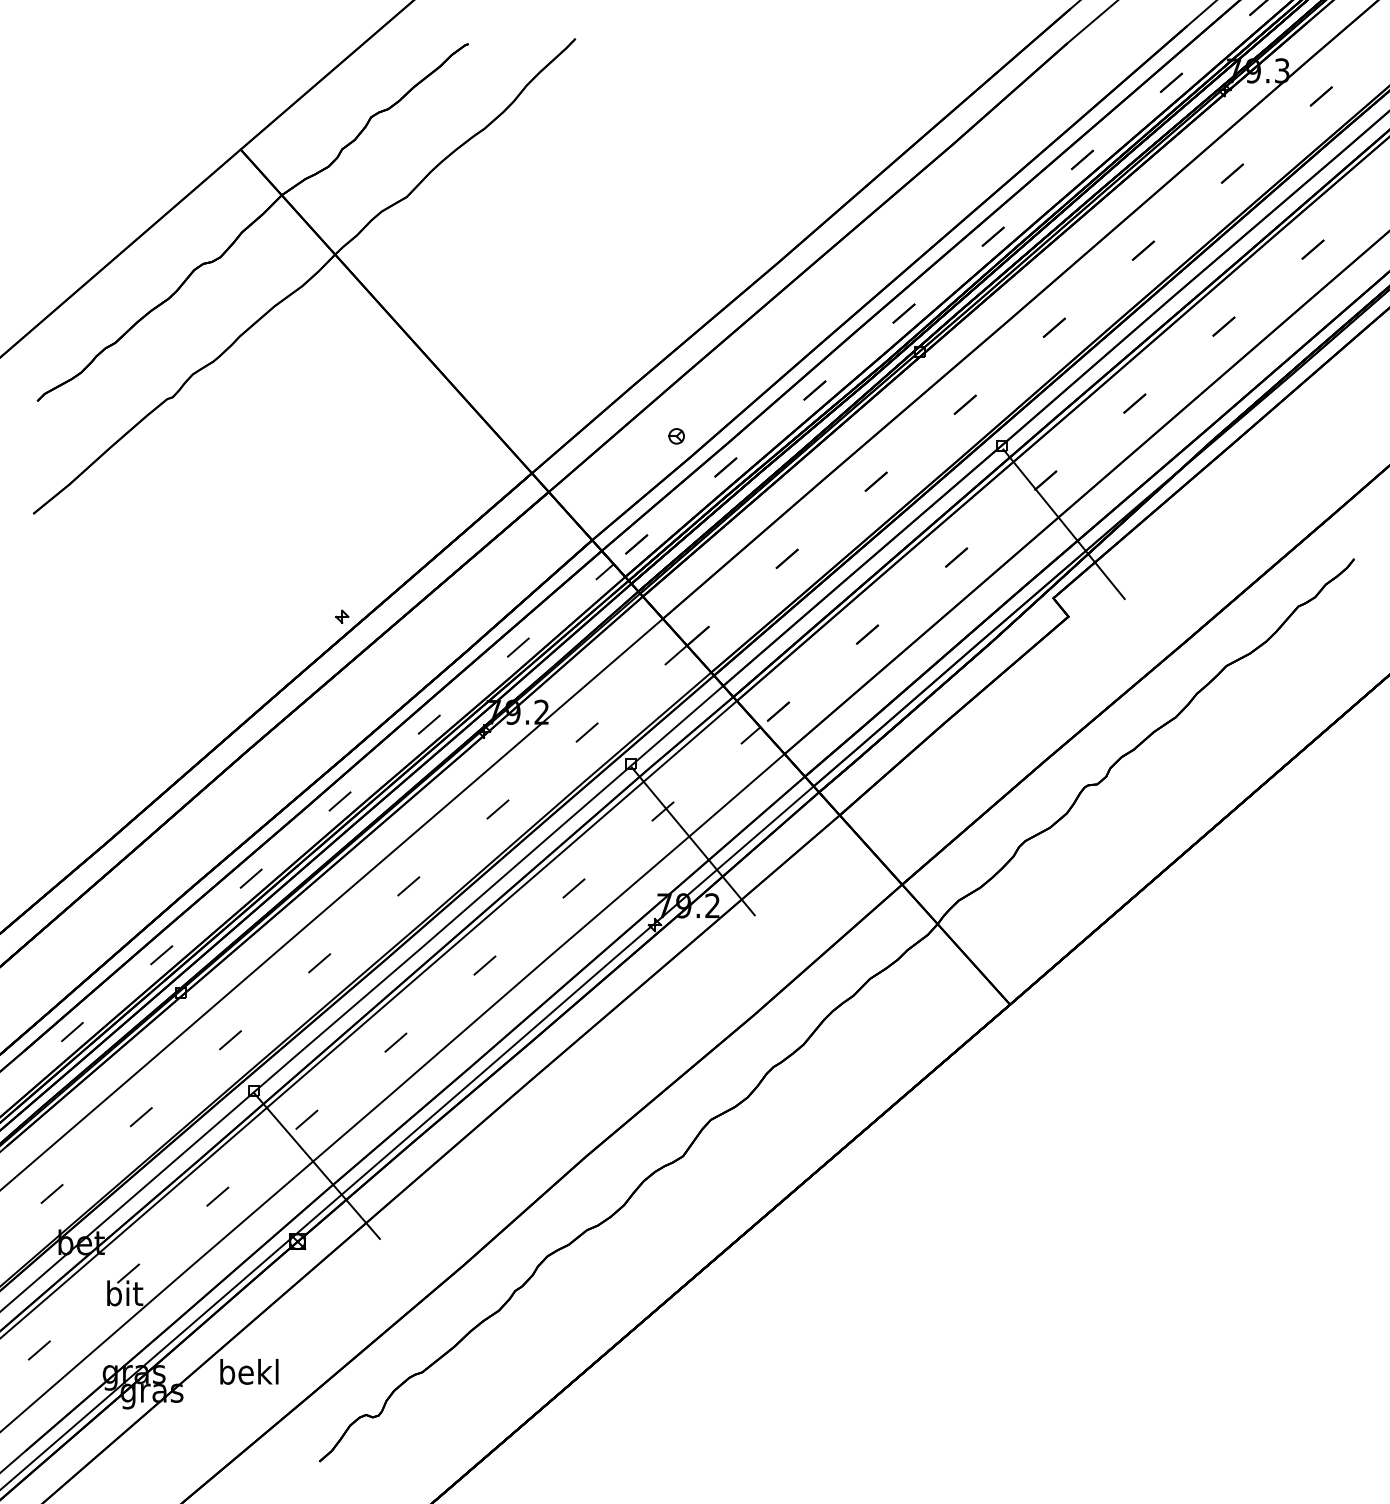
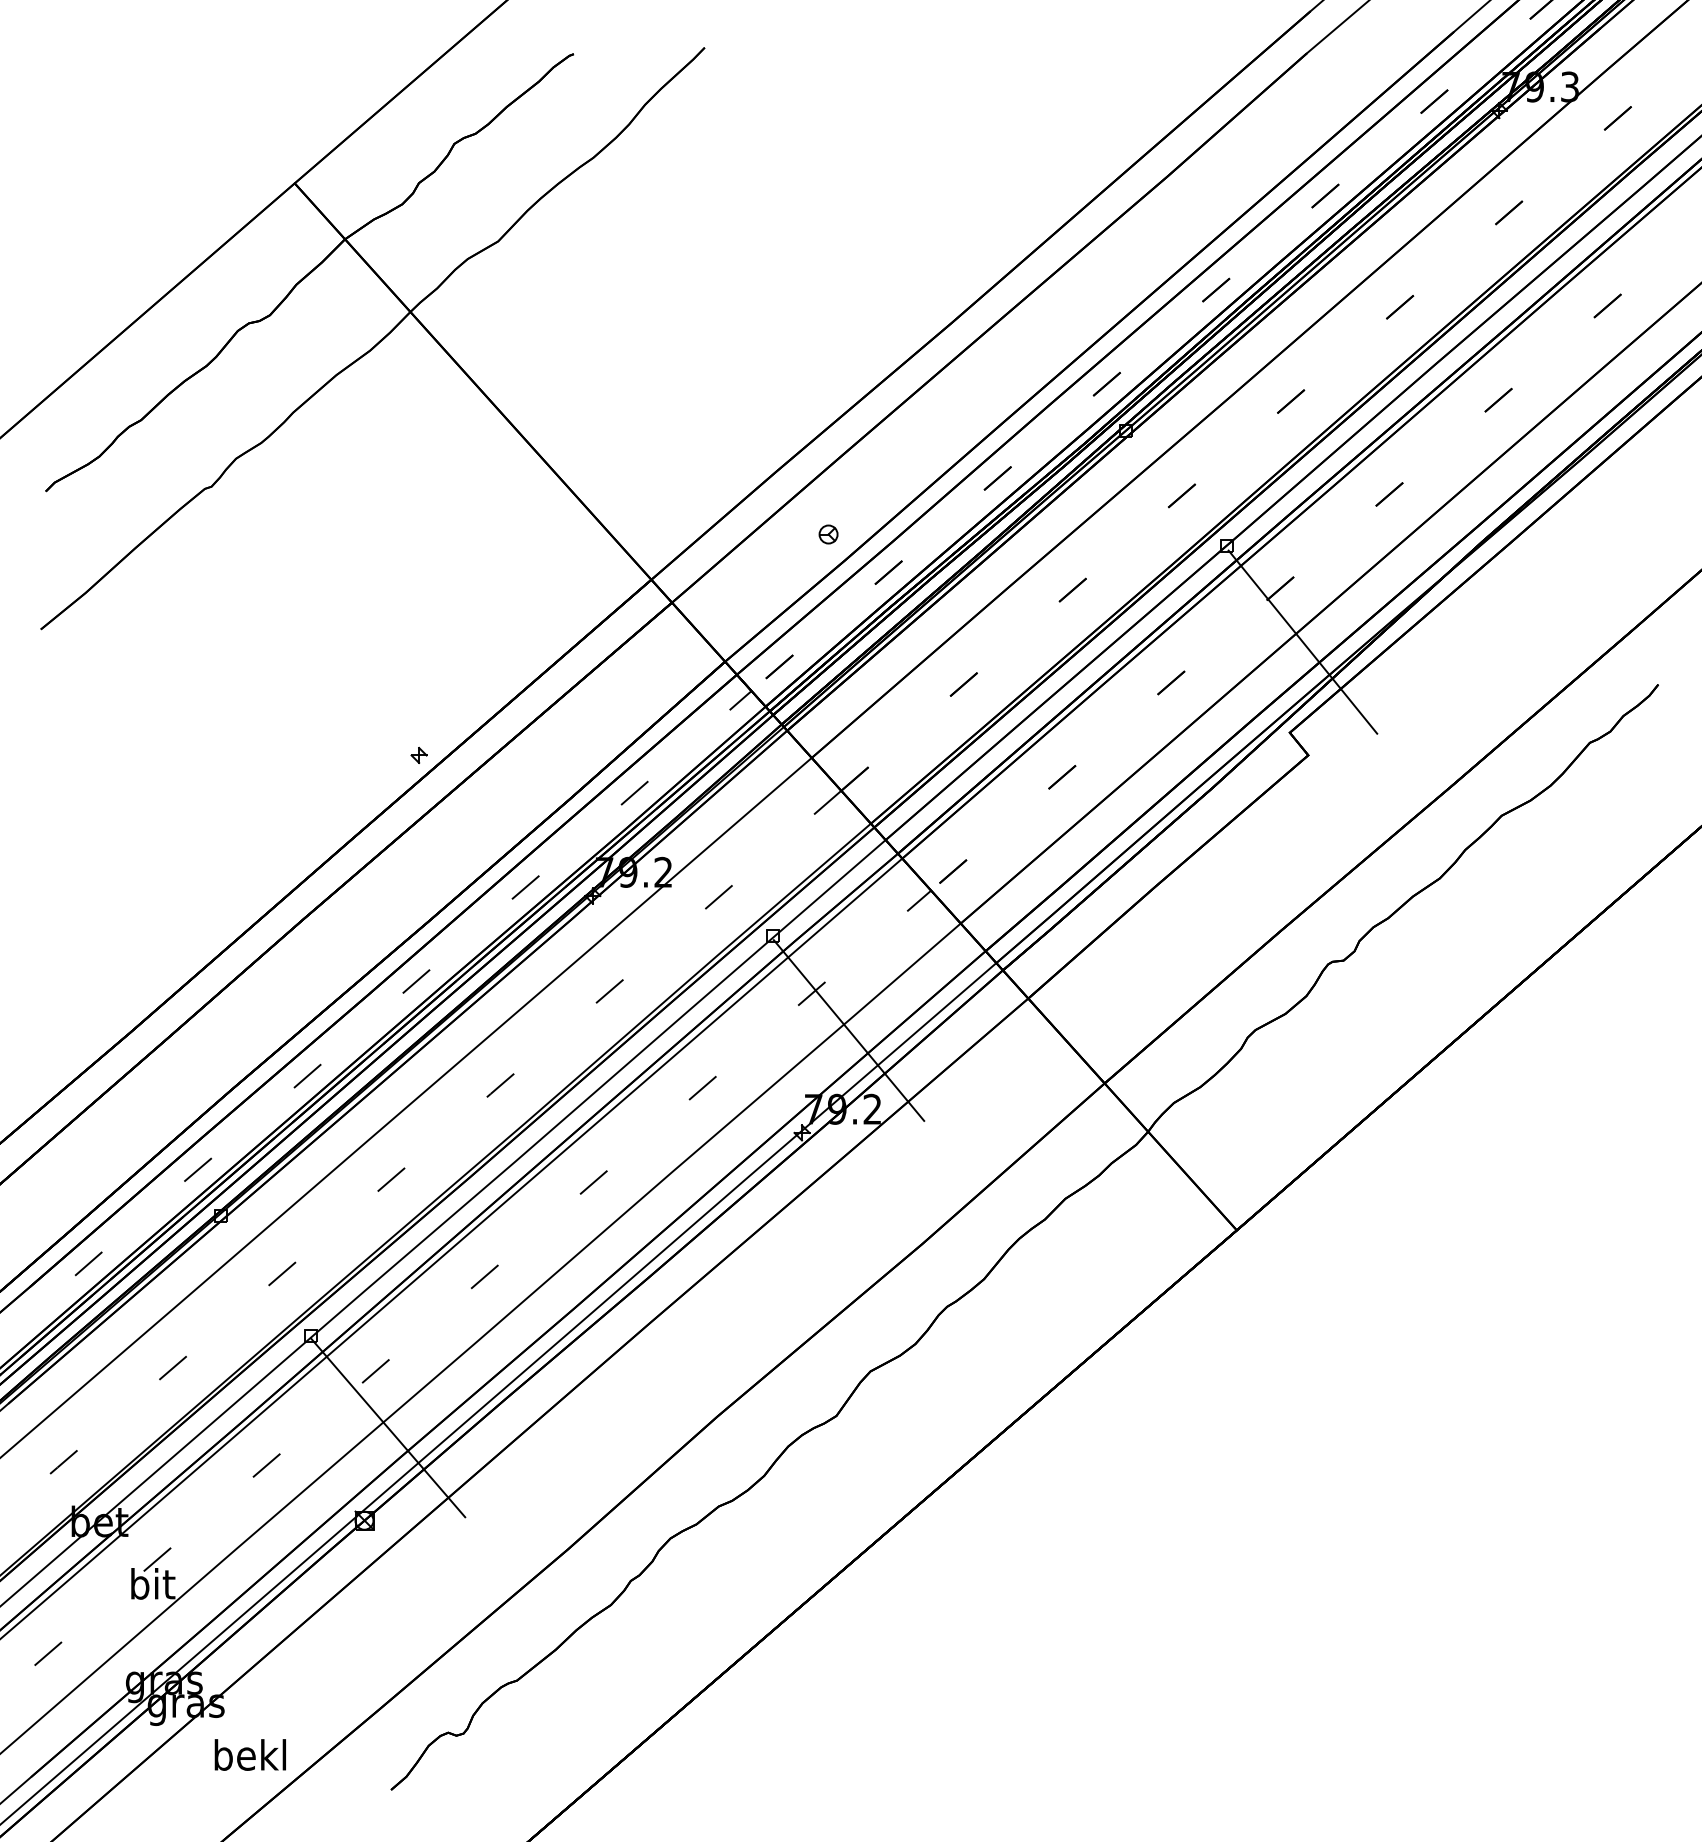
text: (248, 1371) -> (249, 1754), moved

